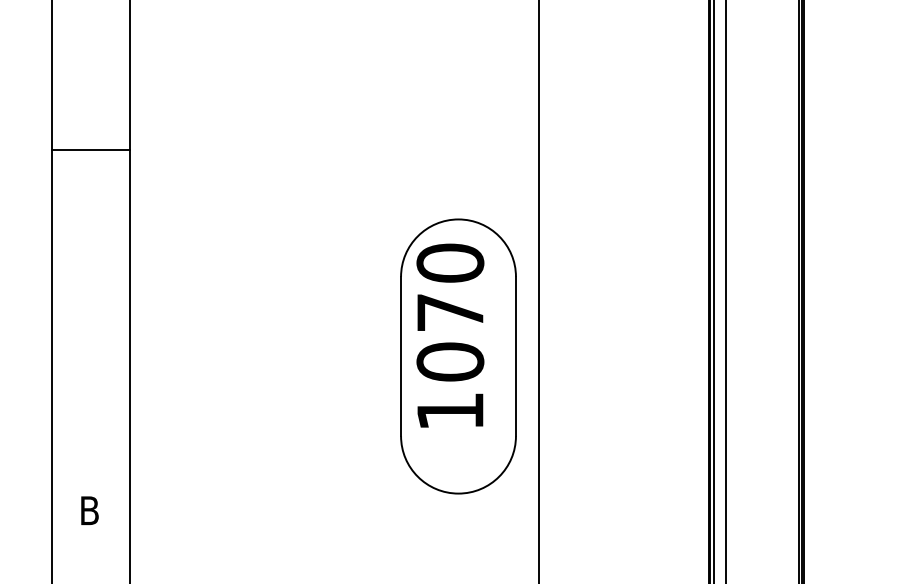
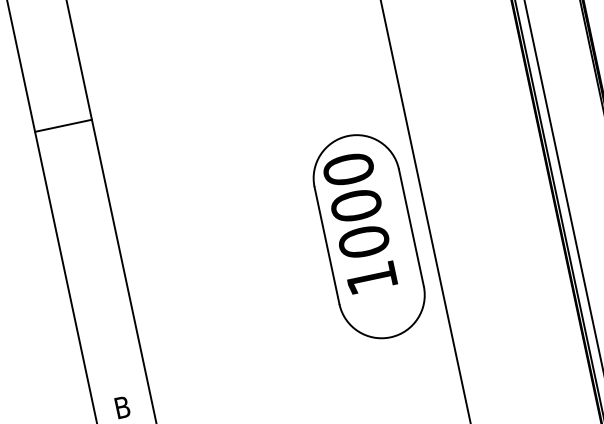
line: (90, 150) -> (63, 126), moved
text: (450, 312) -> (356, 205), 1070 -> 1000

